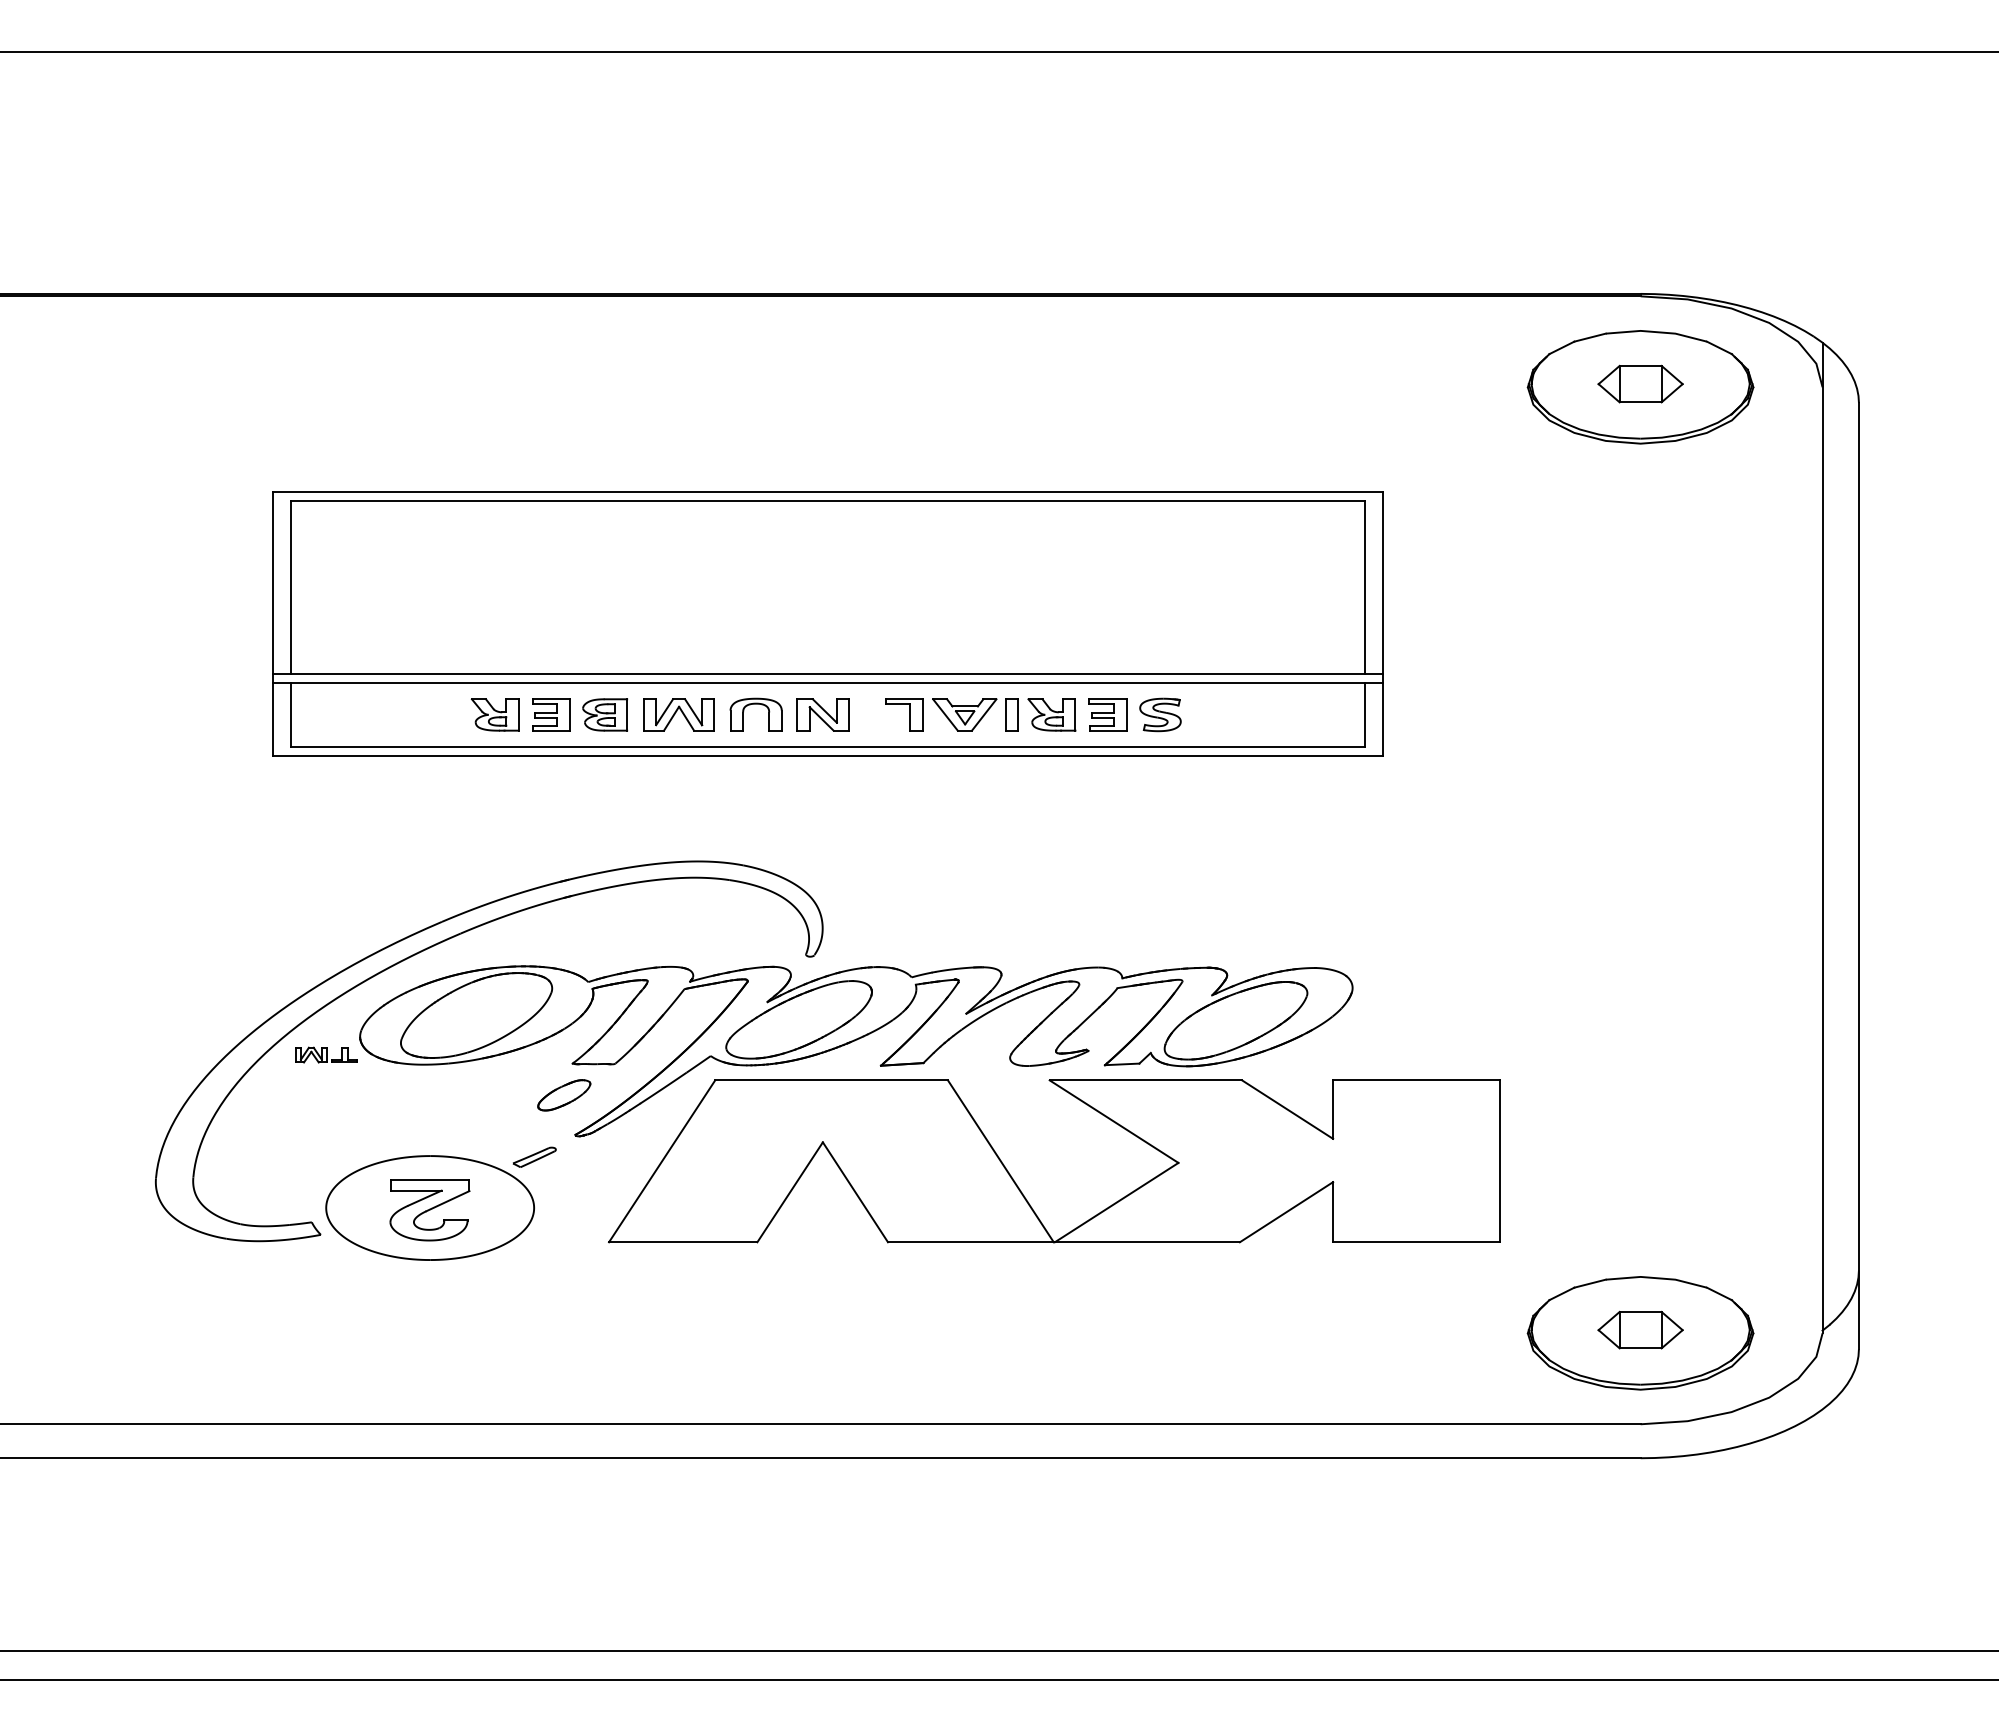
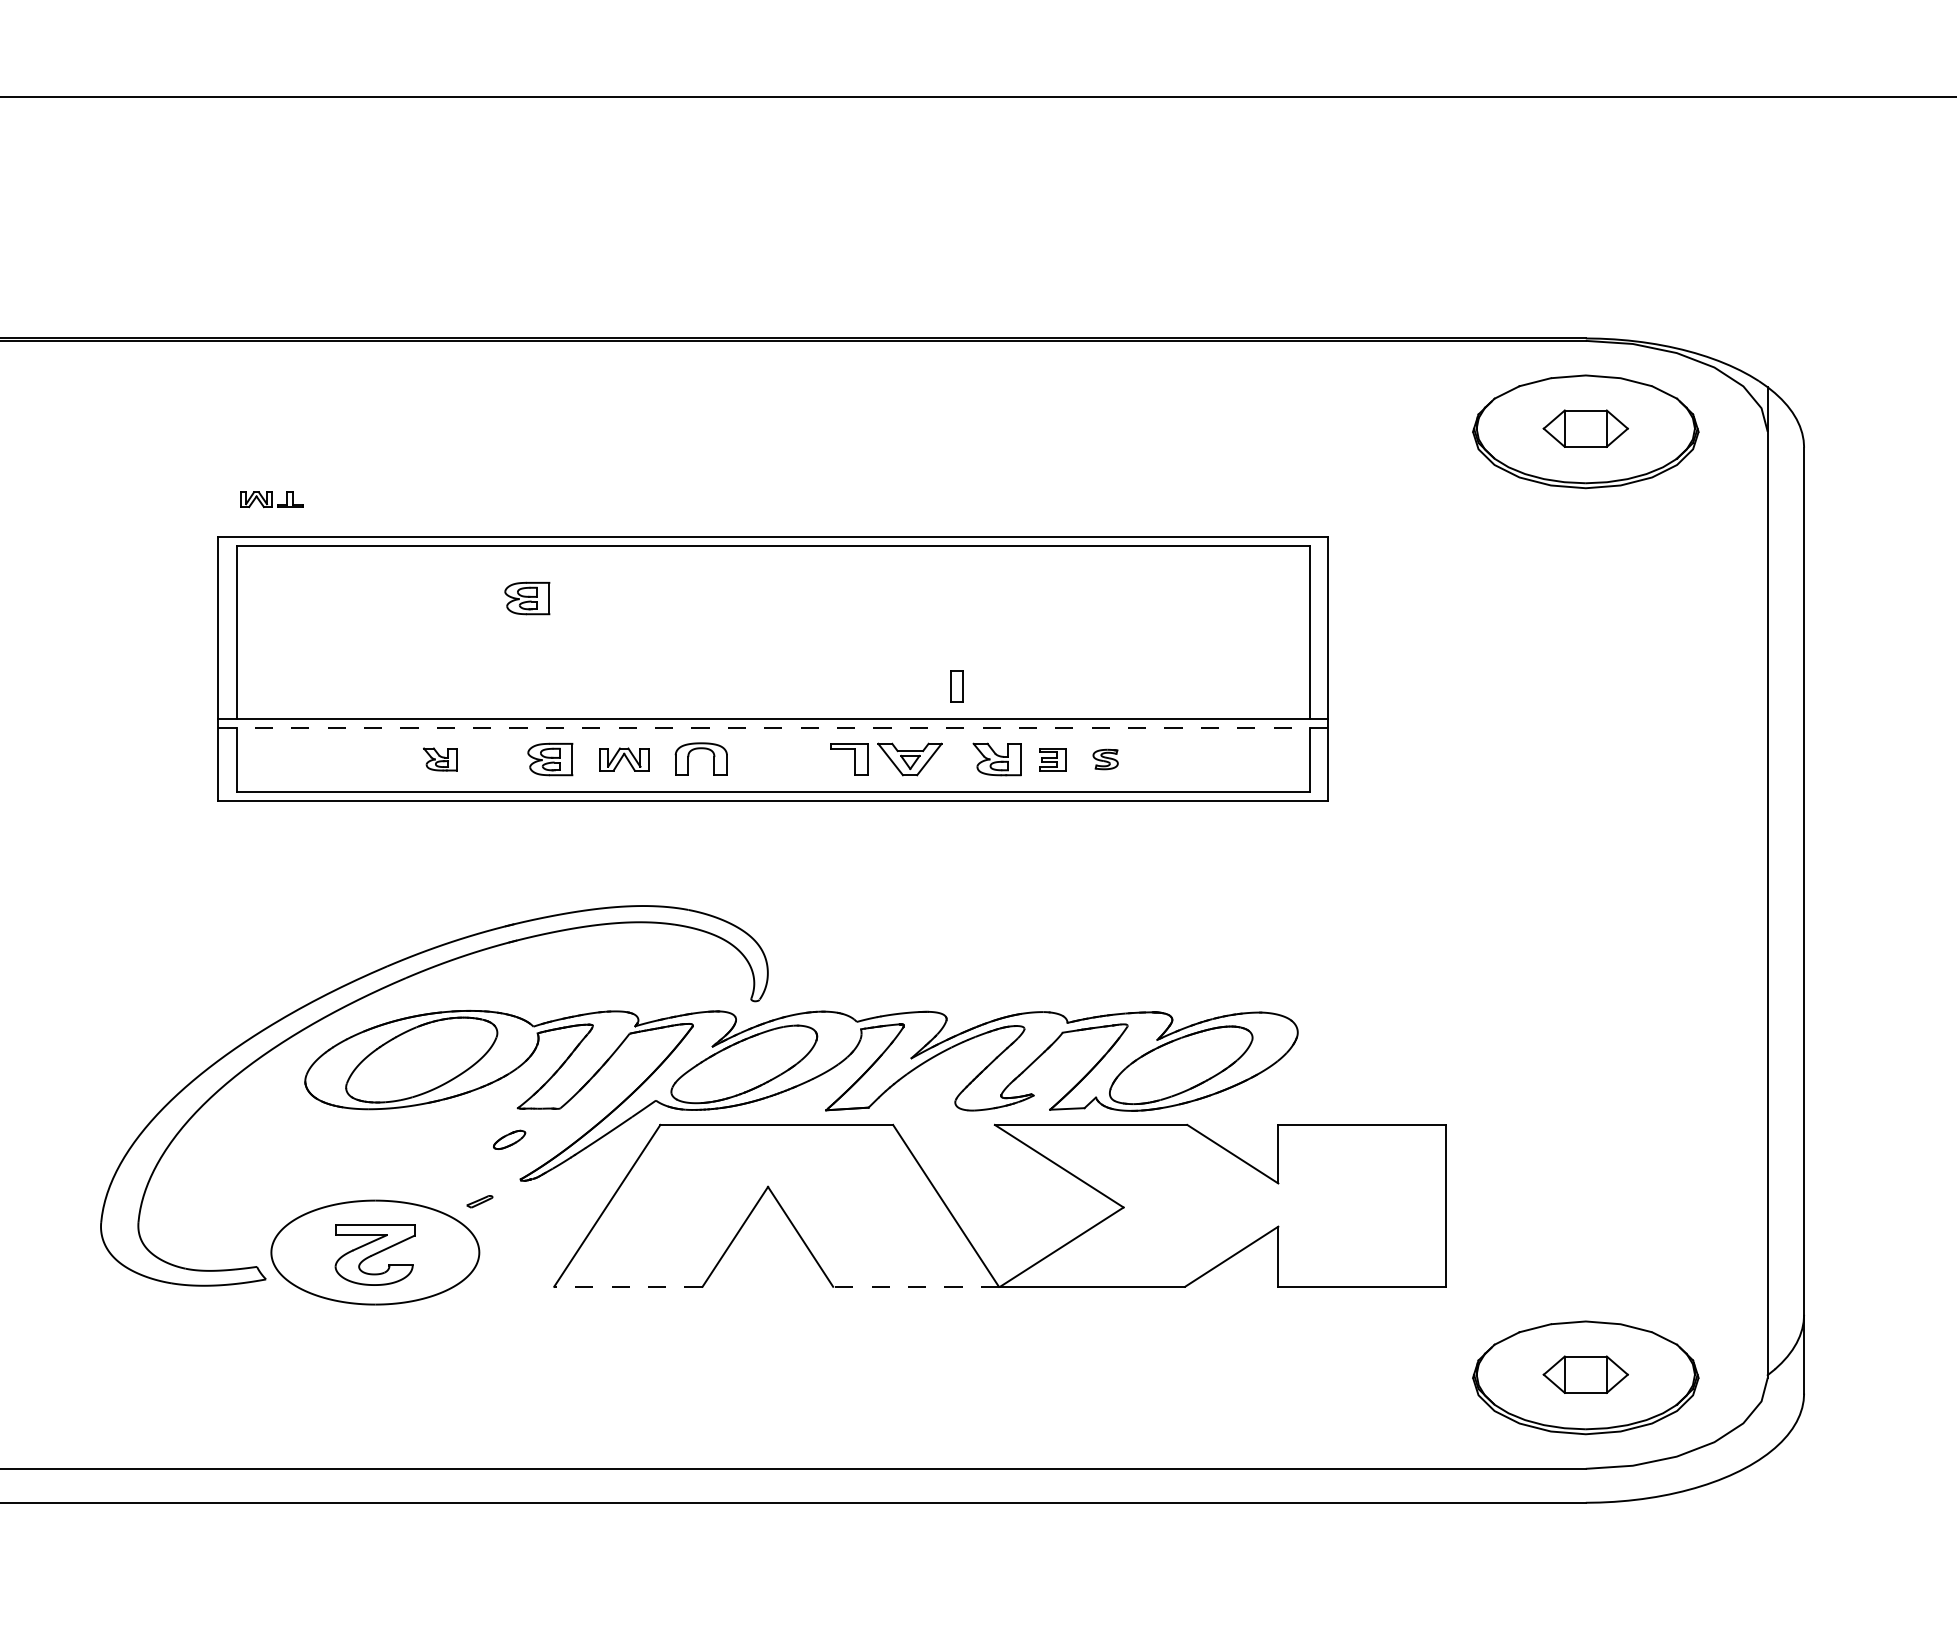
part: (581, 553) -> (526, 598), added
line: (828, 683) -> (773, 728), solid -> dashed
part: (494, 714) -> (439, 759), size x0.7
part: (551, 714) -> (496, 759), removed
part: (678, 714) -> (623, 759), size x0.7
part: (822, 714) -> (767, 759), removed
part: (1011, 714) -> (956, 686), moved
part: (1107, 714) -> (1052, 759), size x0.7
part: (1160, 714) -> (1105, 759), size x0.6
part: (326, 1054) -> (271, 499), moved
part: (564, 1095) -> (509, 1140), size x0.6
part: (534, 1156) -> (479, 1201), size x0.6
line: (682, 1242) -> (627, 1287), solid -> dashed
line: (970, 1242) -> (915, 1287), solid -> dashed

